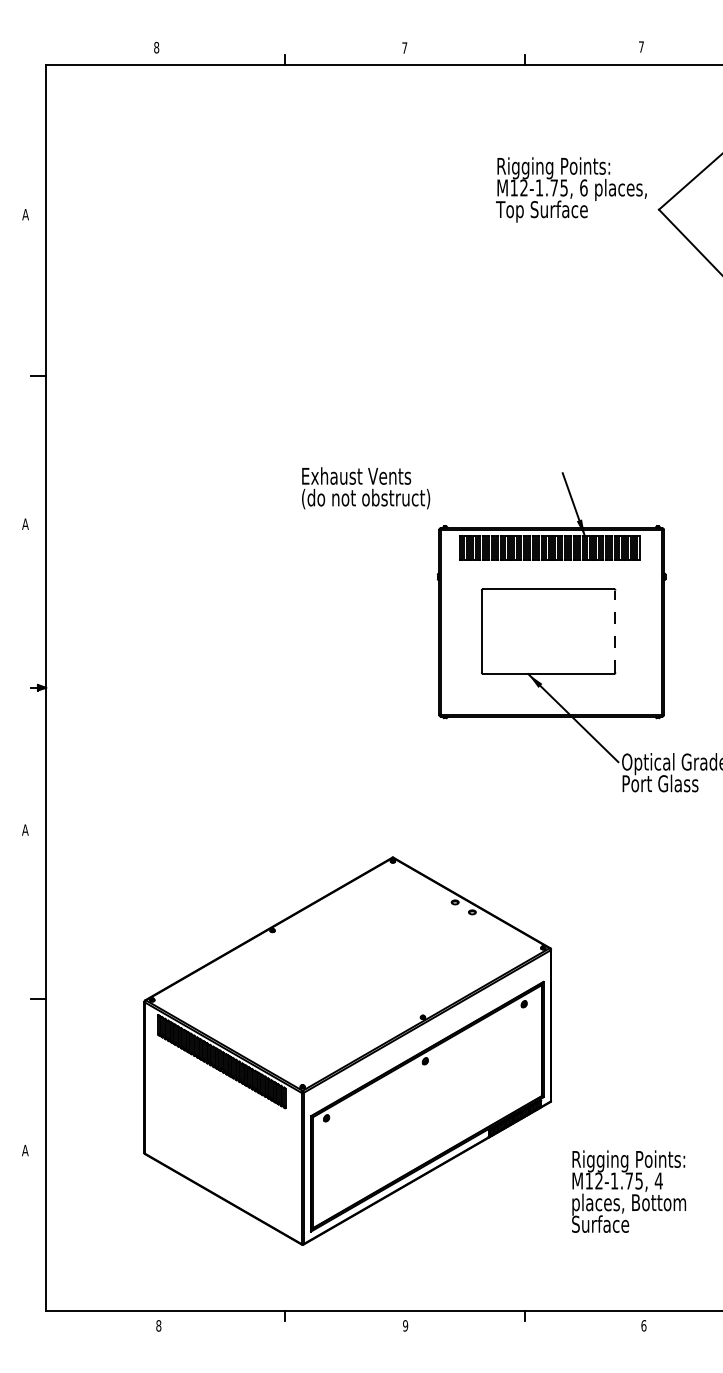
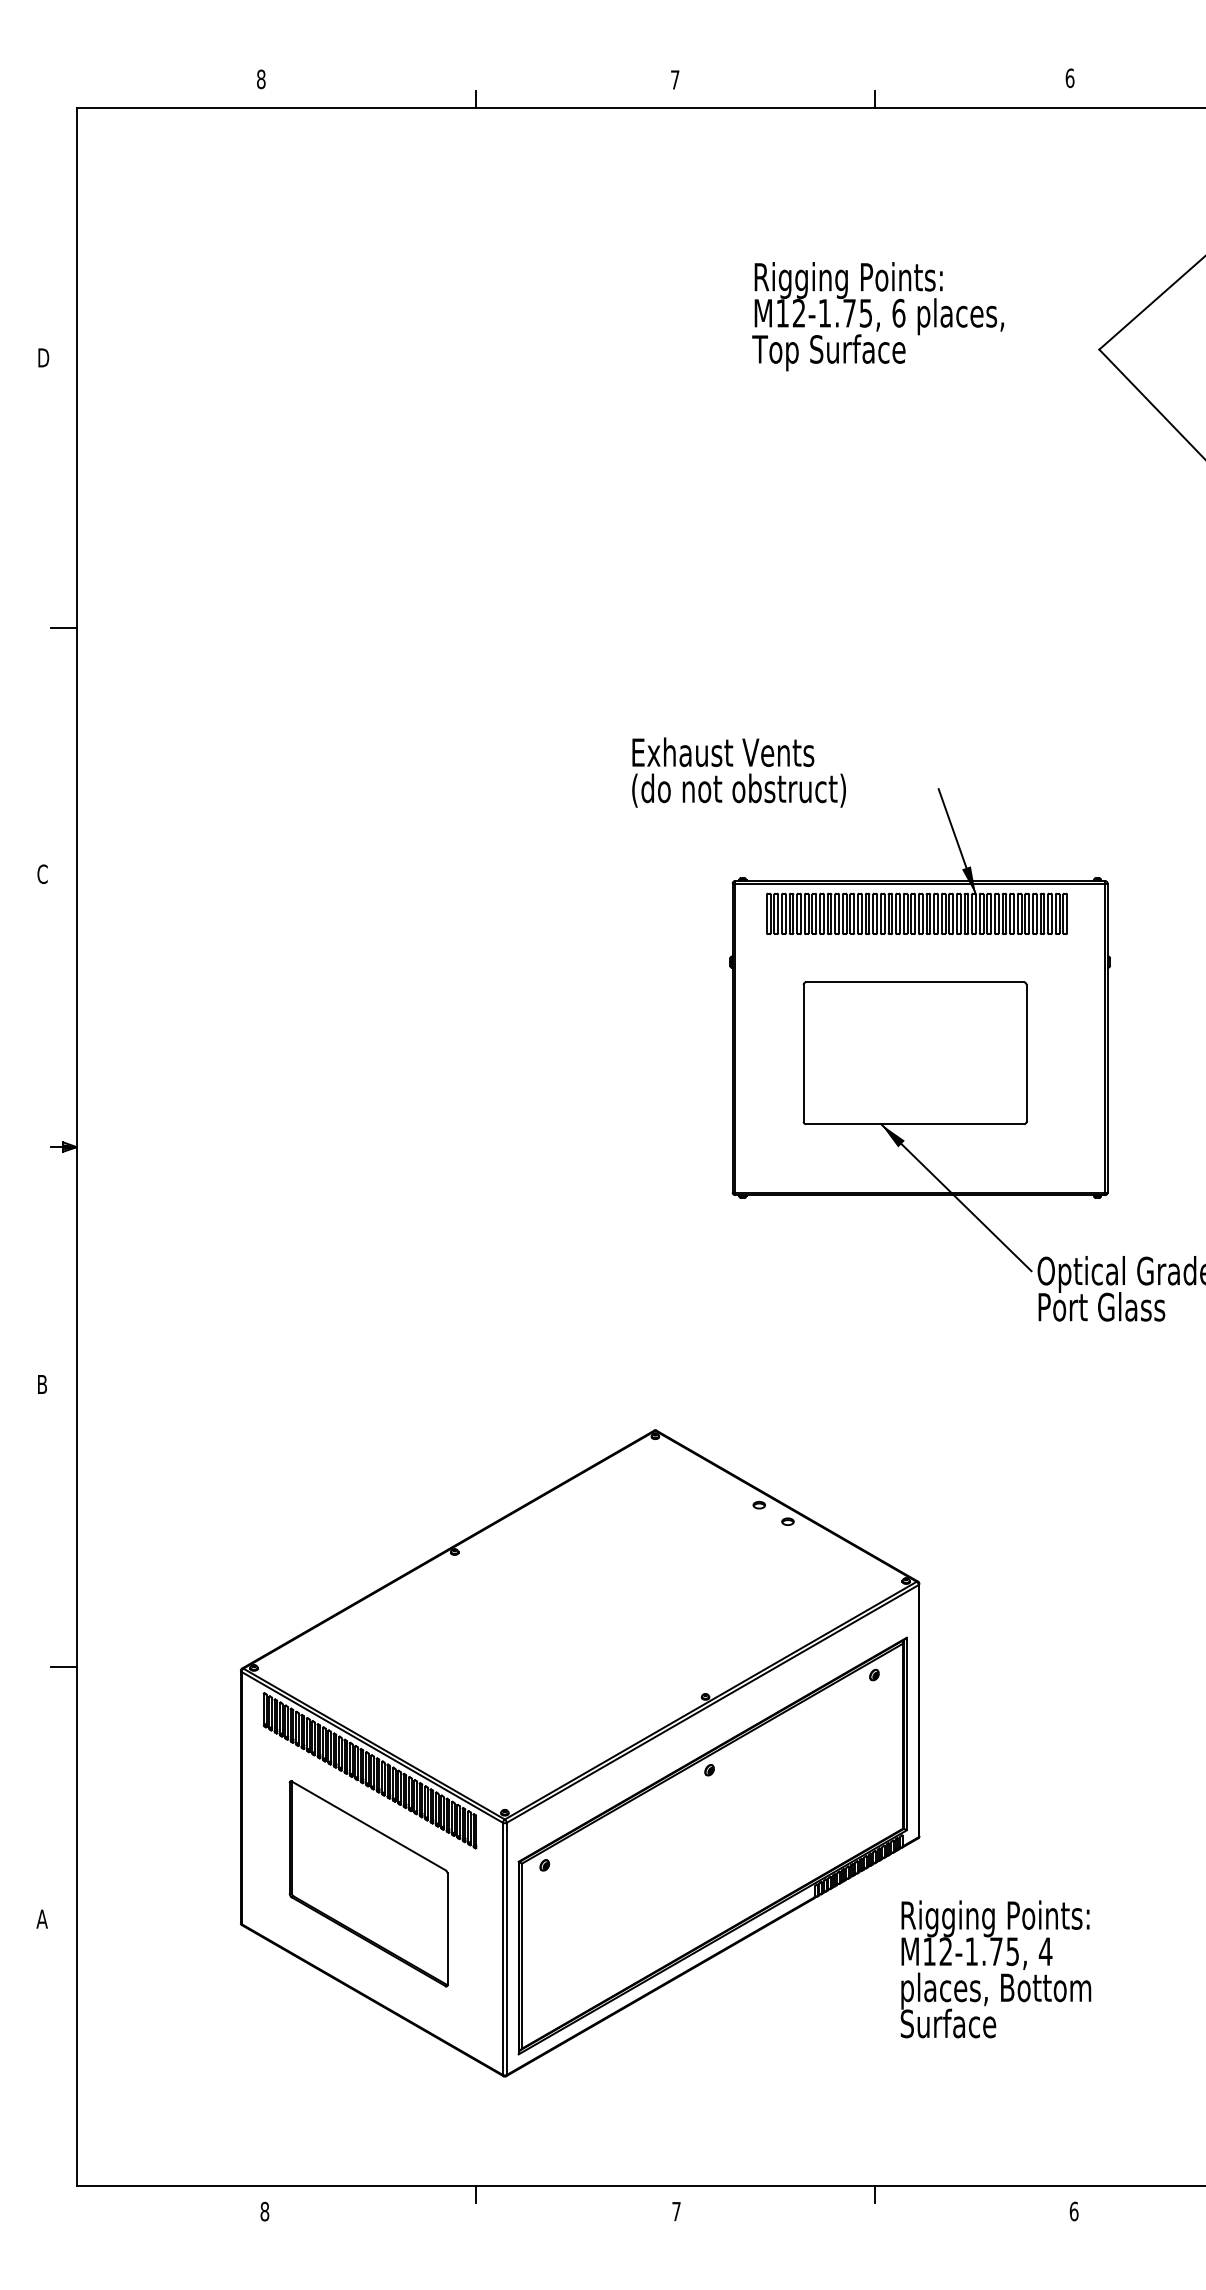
text: (641, 46) -> (1070, 77), 7 -> 6
text: (571, 189) -> (878, 315), moved
text: (25, 214) -> (42, 357), A -> D
text: (366, 488) -> (739, 772), moved
text: (25, 523) -> (42, 873), A -> C
line: (615, 631) -> (1026, 1053), dashed -> solid
text: (25, 829) -> (42, 1383), A -> B
part: (220, 1128) -> (367, 1882), added
text: (629, 1191) -> (996, 1969), moved
text: (405, 1325) -> (676, 2210), 9 -> 7

